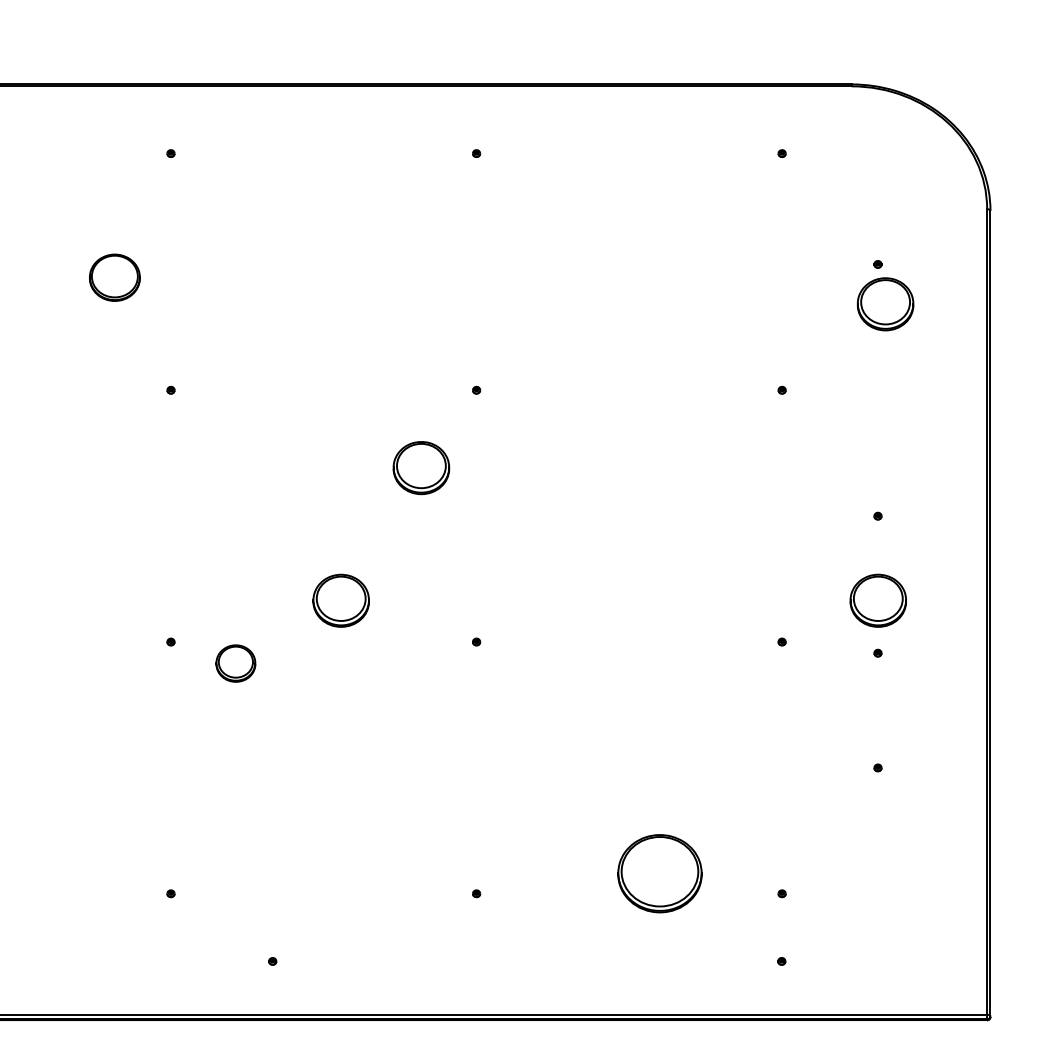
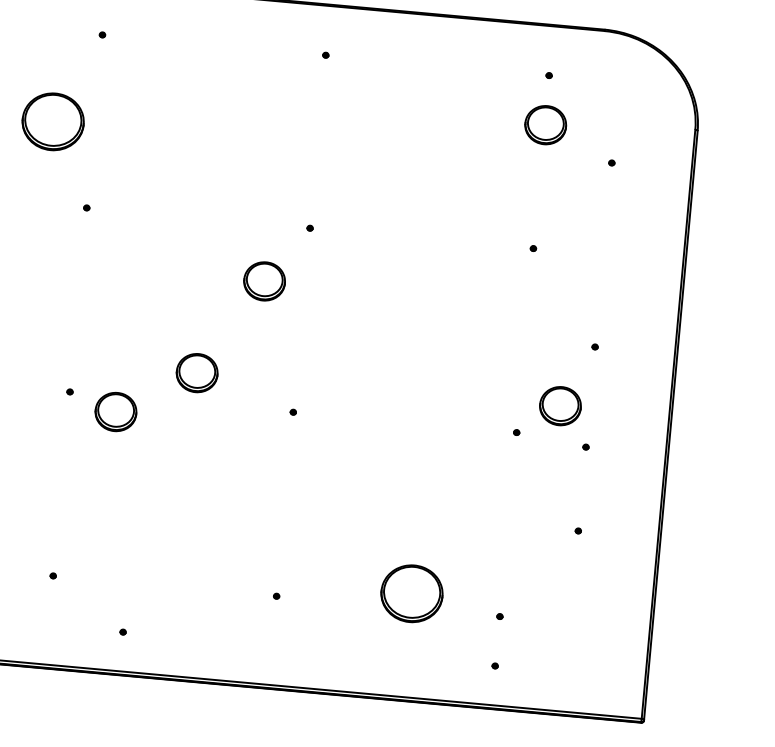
part: (114, 277) -> (52, 121), size x1.67
part: (885, 304) -> (545, 125), moved
part: (877, 600) -> (559, 405), moved
part: (235, 663) -> (115, 411), size x1.43

